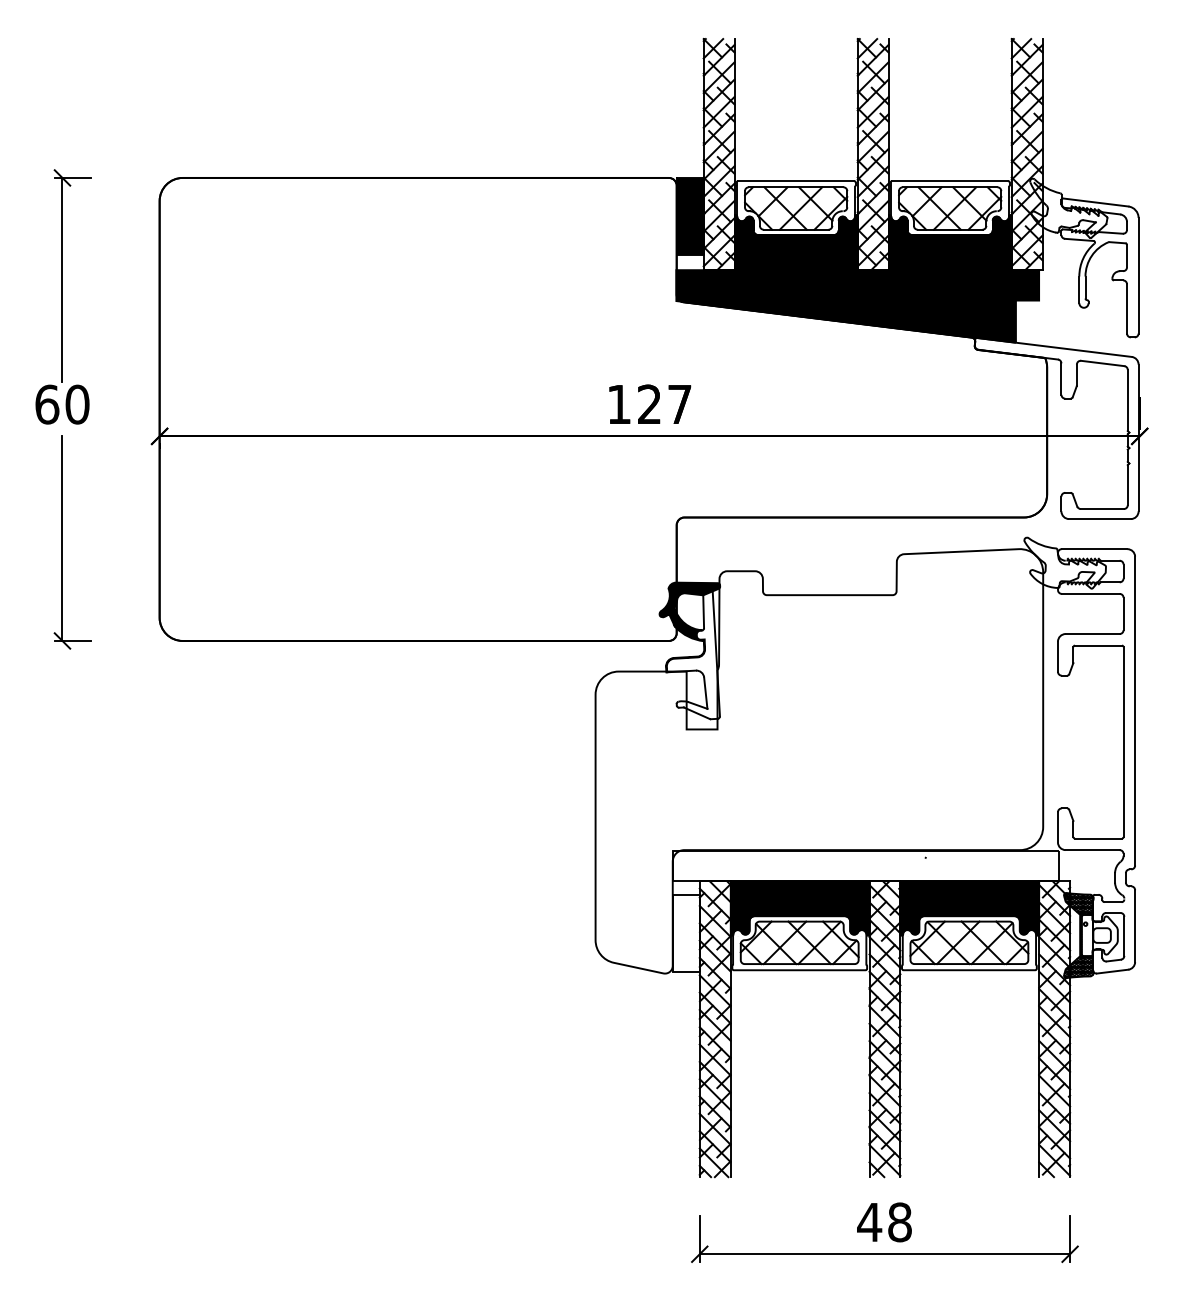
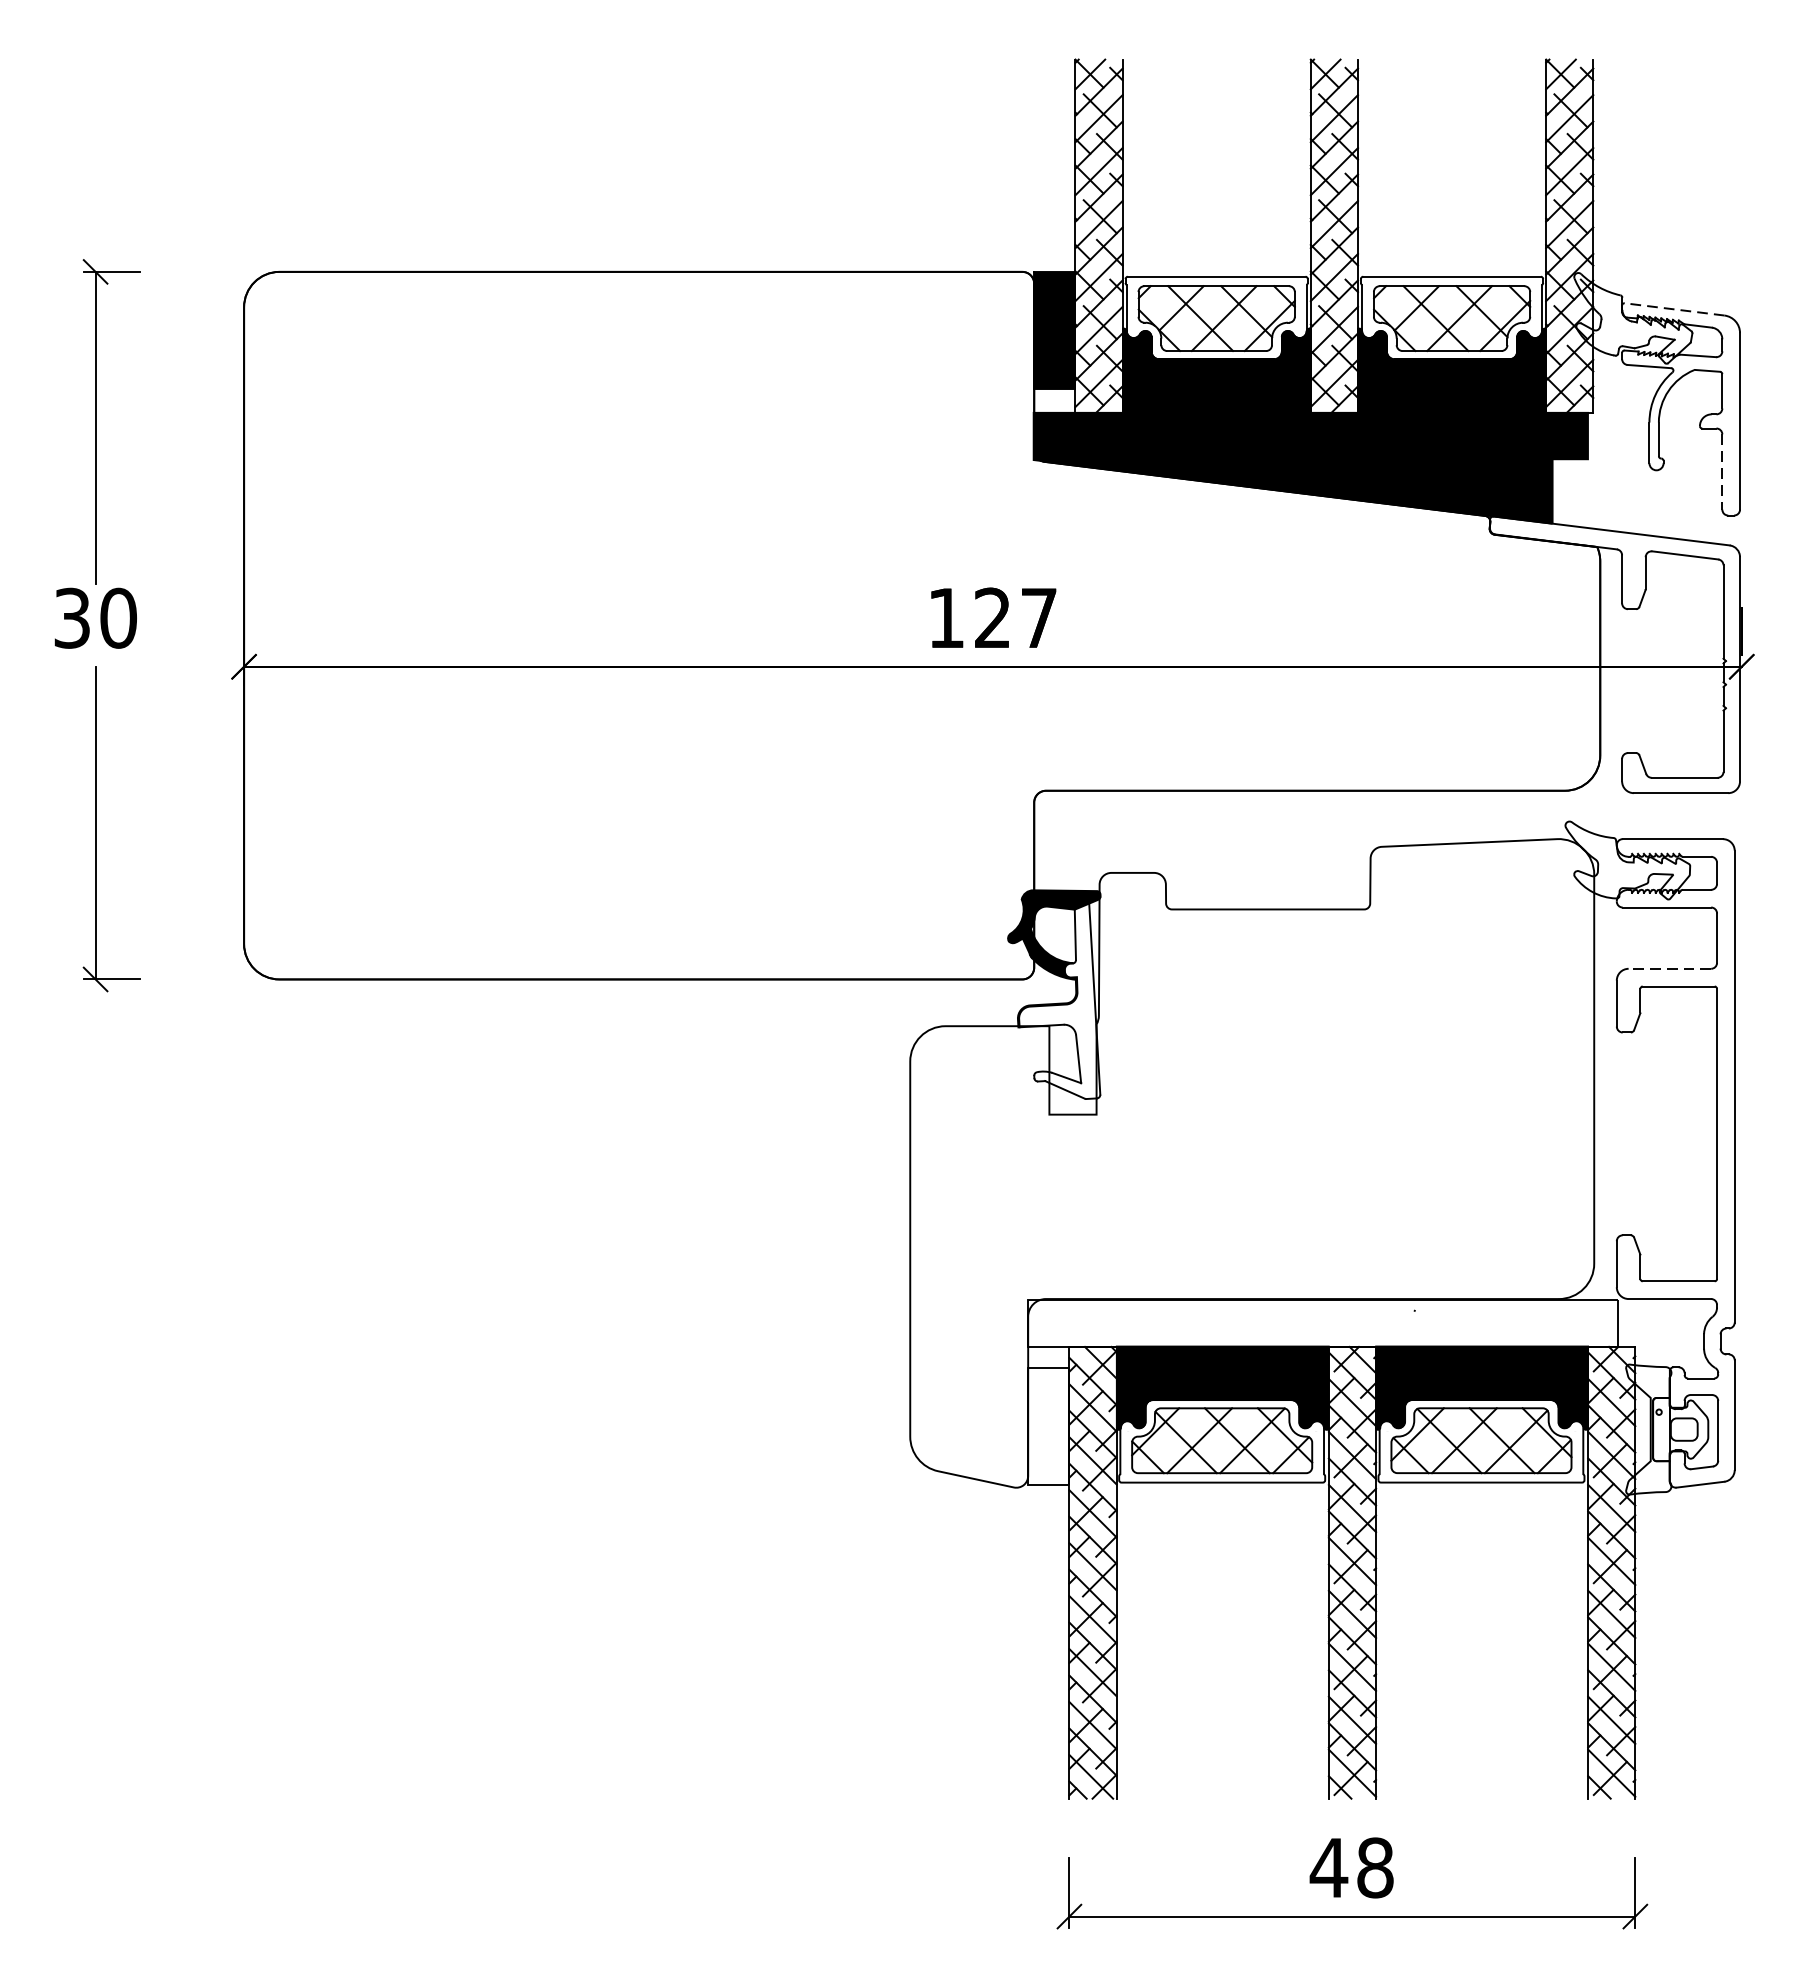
line: (1095, 202) -> (1674, 309), solid -> dashed
line: (1127, 308) -> (1723, 471), solid -> dashed
text: (47, 404) -> (72, 618), 60 -> 30
line: (1092, 634) -> (1669, 969), solid -> dashed
hatch: (1078, 935) -> (1648, 1429), removed

